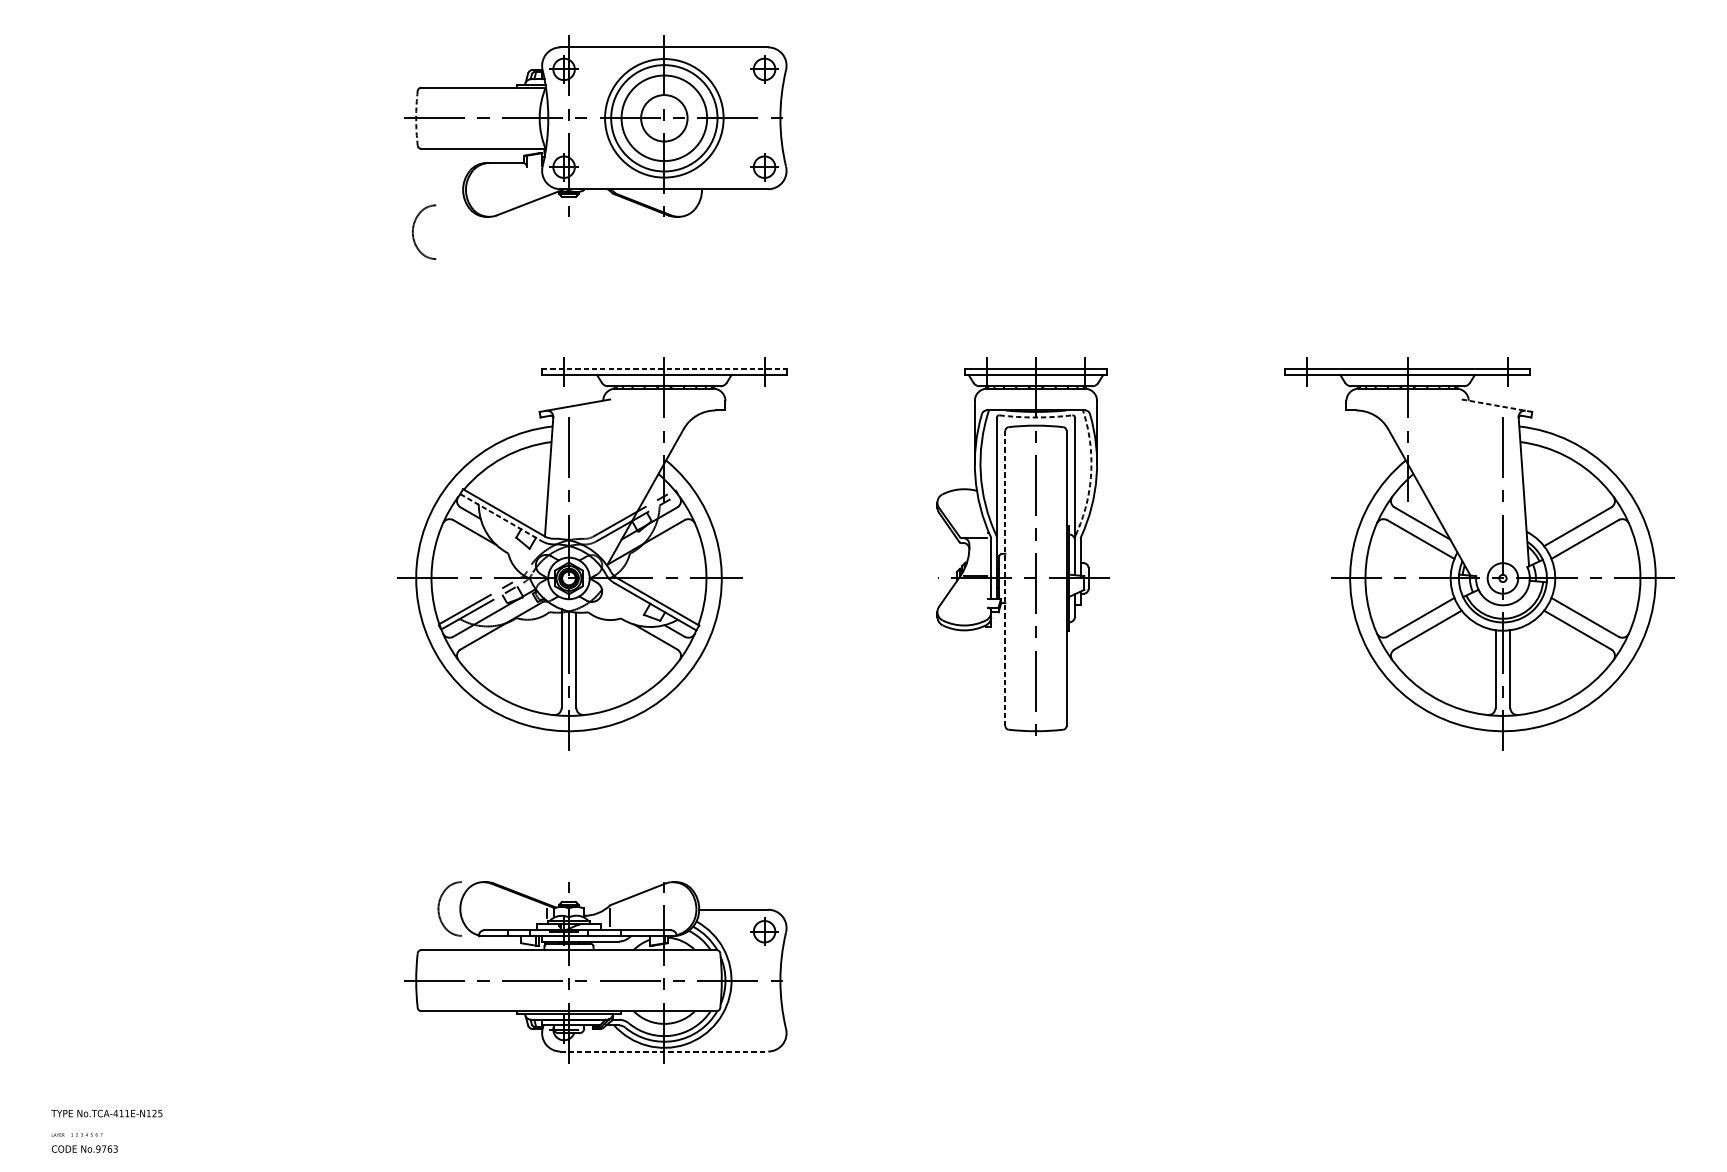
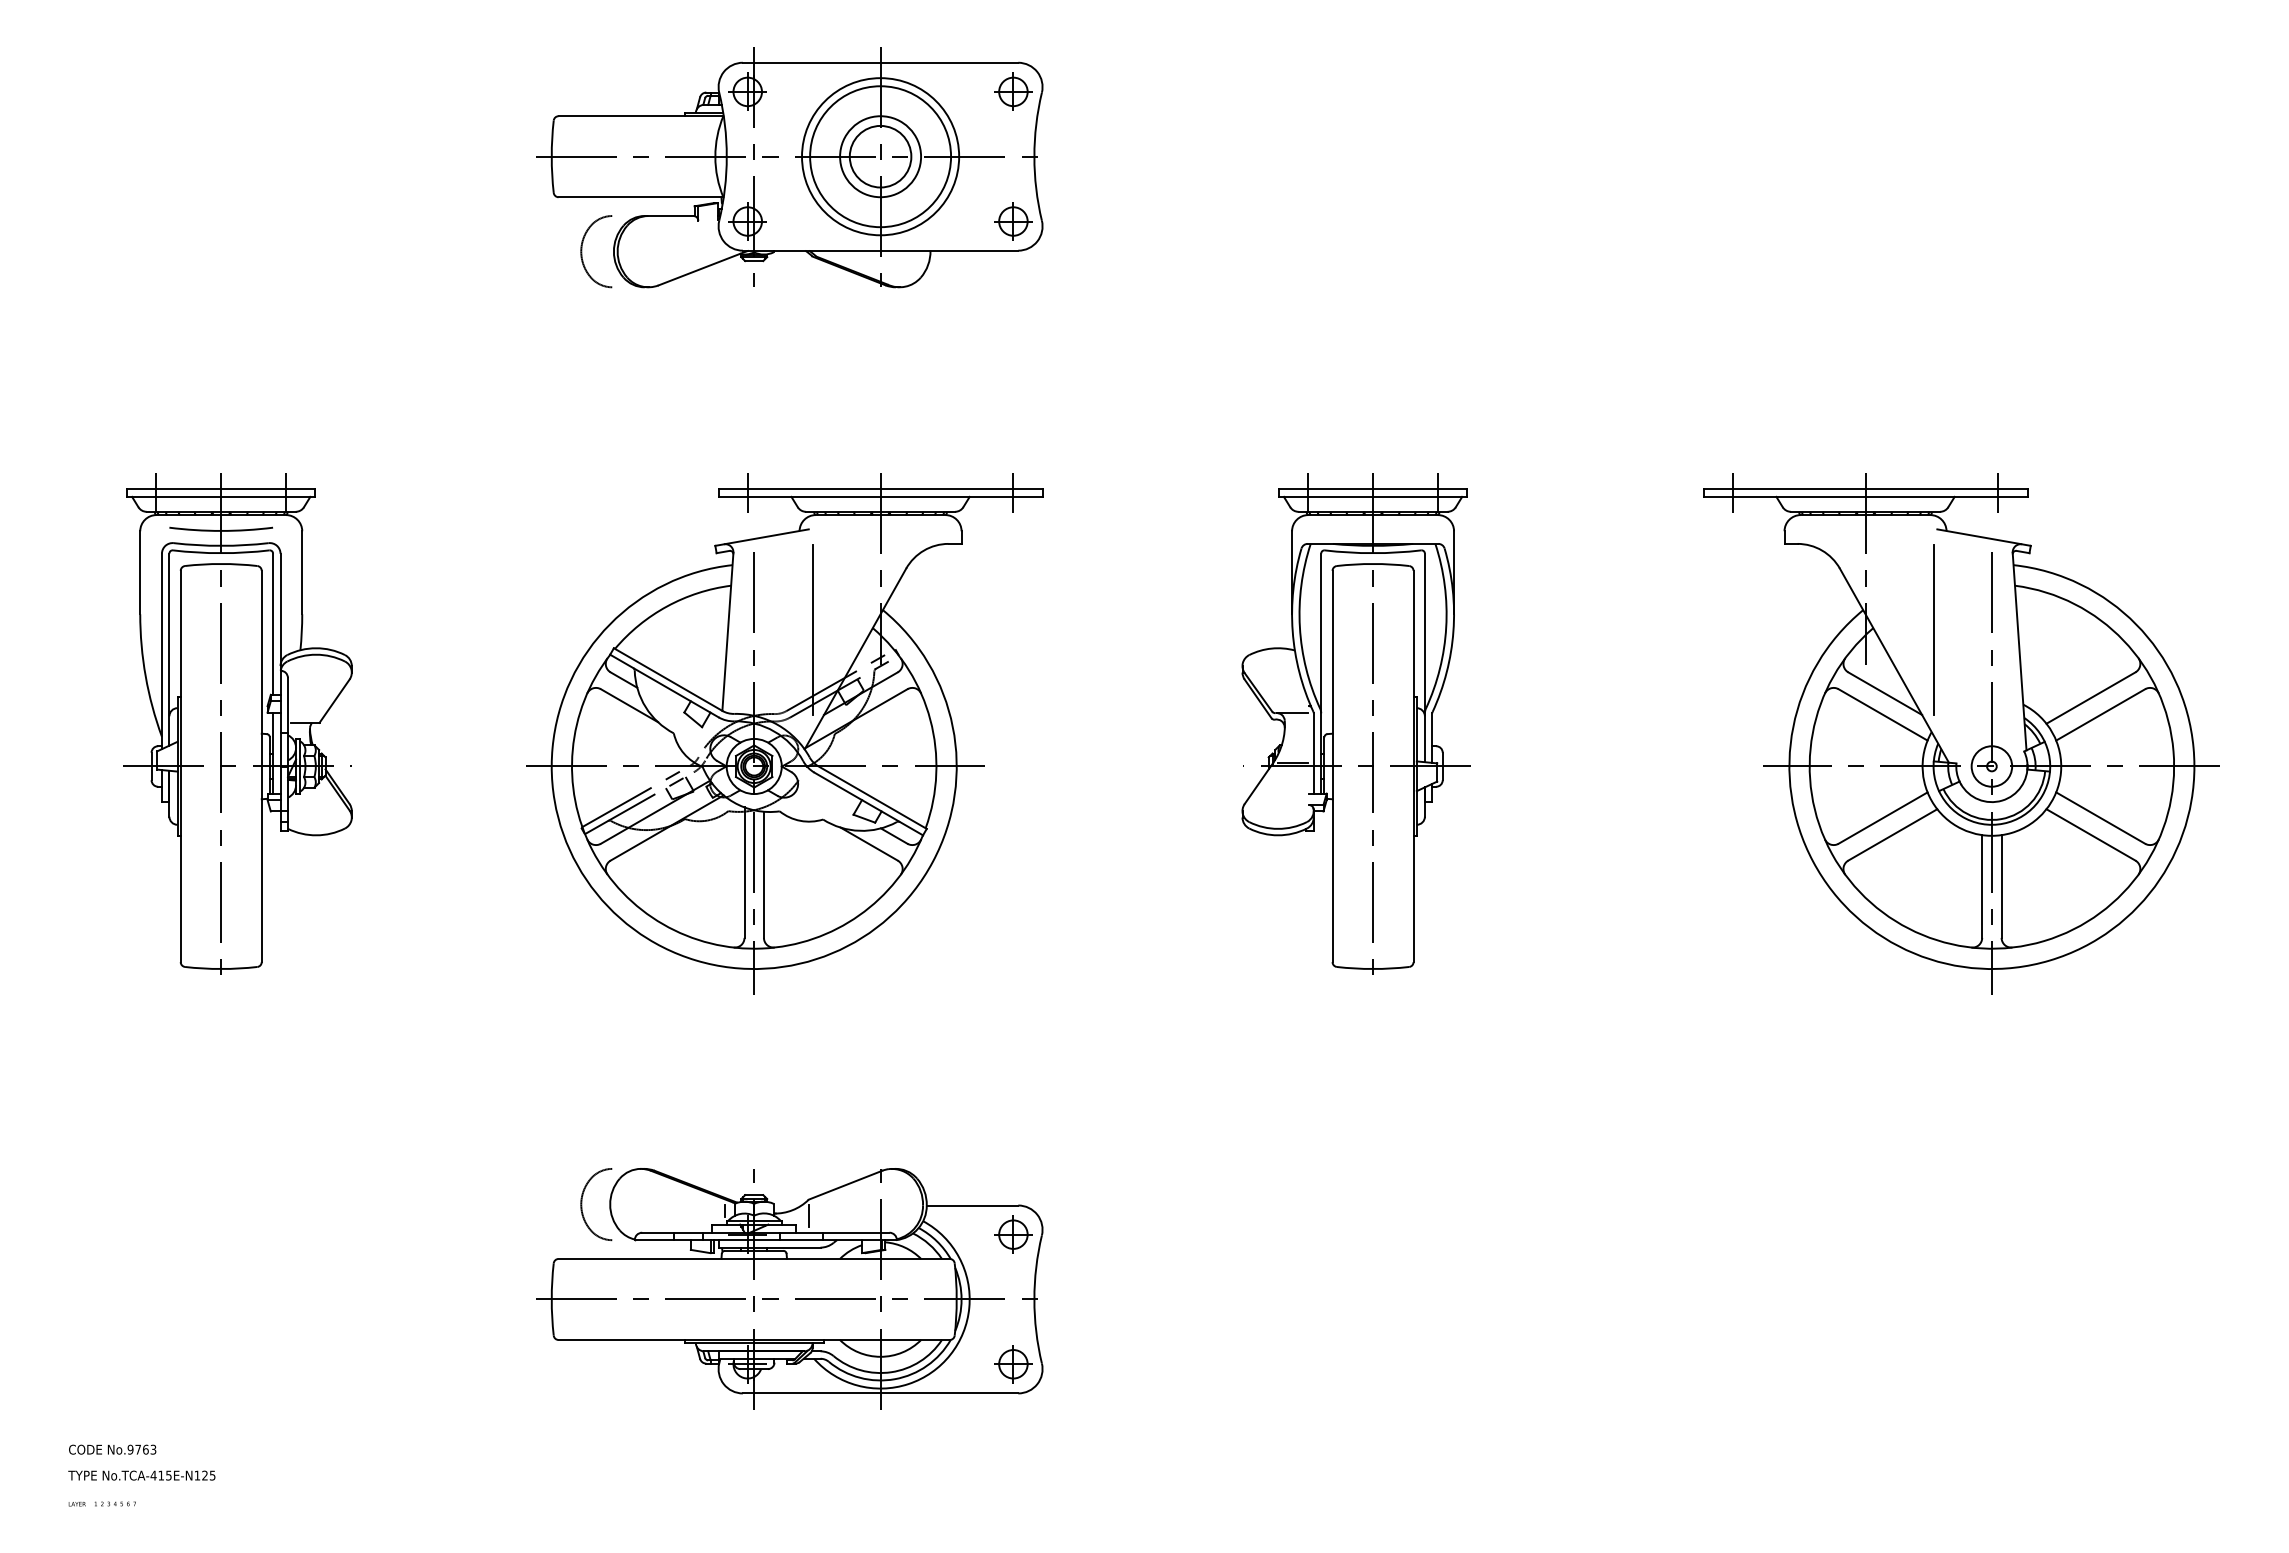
arc: (416, 118) -> (551, 156), dashed -> solid
circle: (664, 118) -> (880, 156), size x0.71
part: (413, 232) -> (582, 251), moved
line: (664, 369) -> (880, 489), dashed -> solid
line: (1496, 405) -> (1983, 537), dashed -> solid
arc: (1036, 417) -> (1373, 553), dashed -> solid
arc: (1091, 473) -> (1446, 627), dashed -> solid
line: (612, 475) -> (812, 629), added
line: (1458, 475) -> (1933, 629), added
line: (501, 518) -> (664, 686), dashed -> solid
part: (179, 546) -> (237, 723), added
line: (1005, 578) -> (1332, 766), dashed -> solid
part: (764, 1029) -> (1013, 1364), added
line: (664, 1051) -> (880, 1393), dashed -> solid
text: (127, 1113) -> (168, 1475), No.TCA-411E-N125 -> No.TCA-415E-N125
text: (84, 1148) -> (112, 1449), moved

